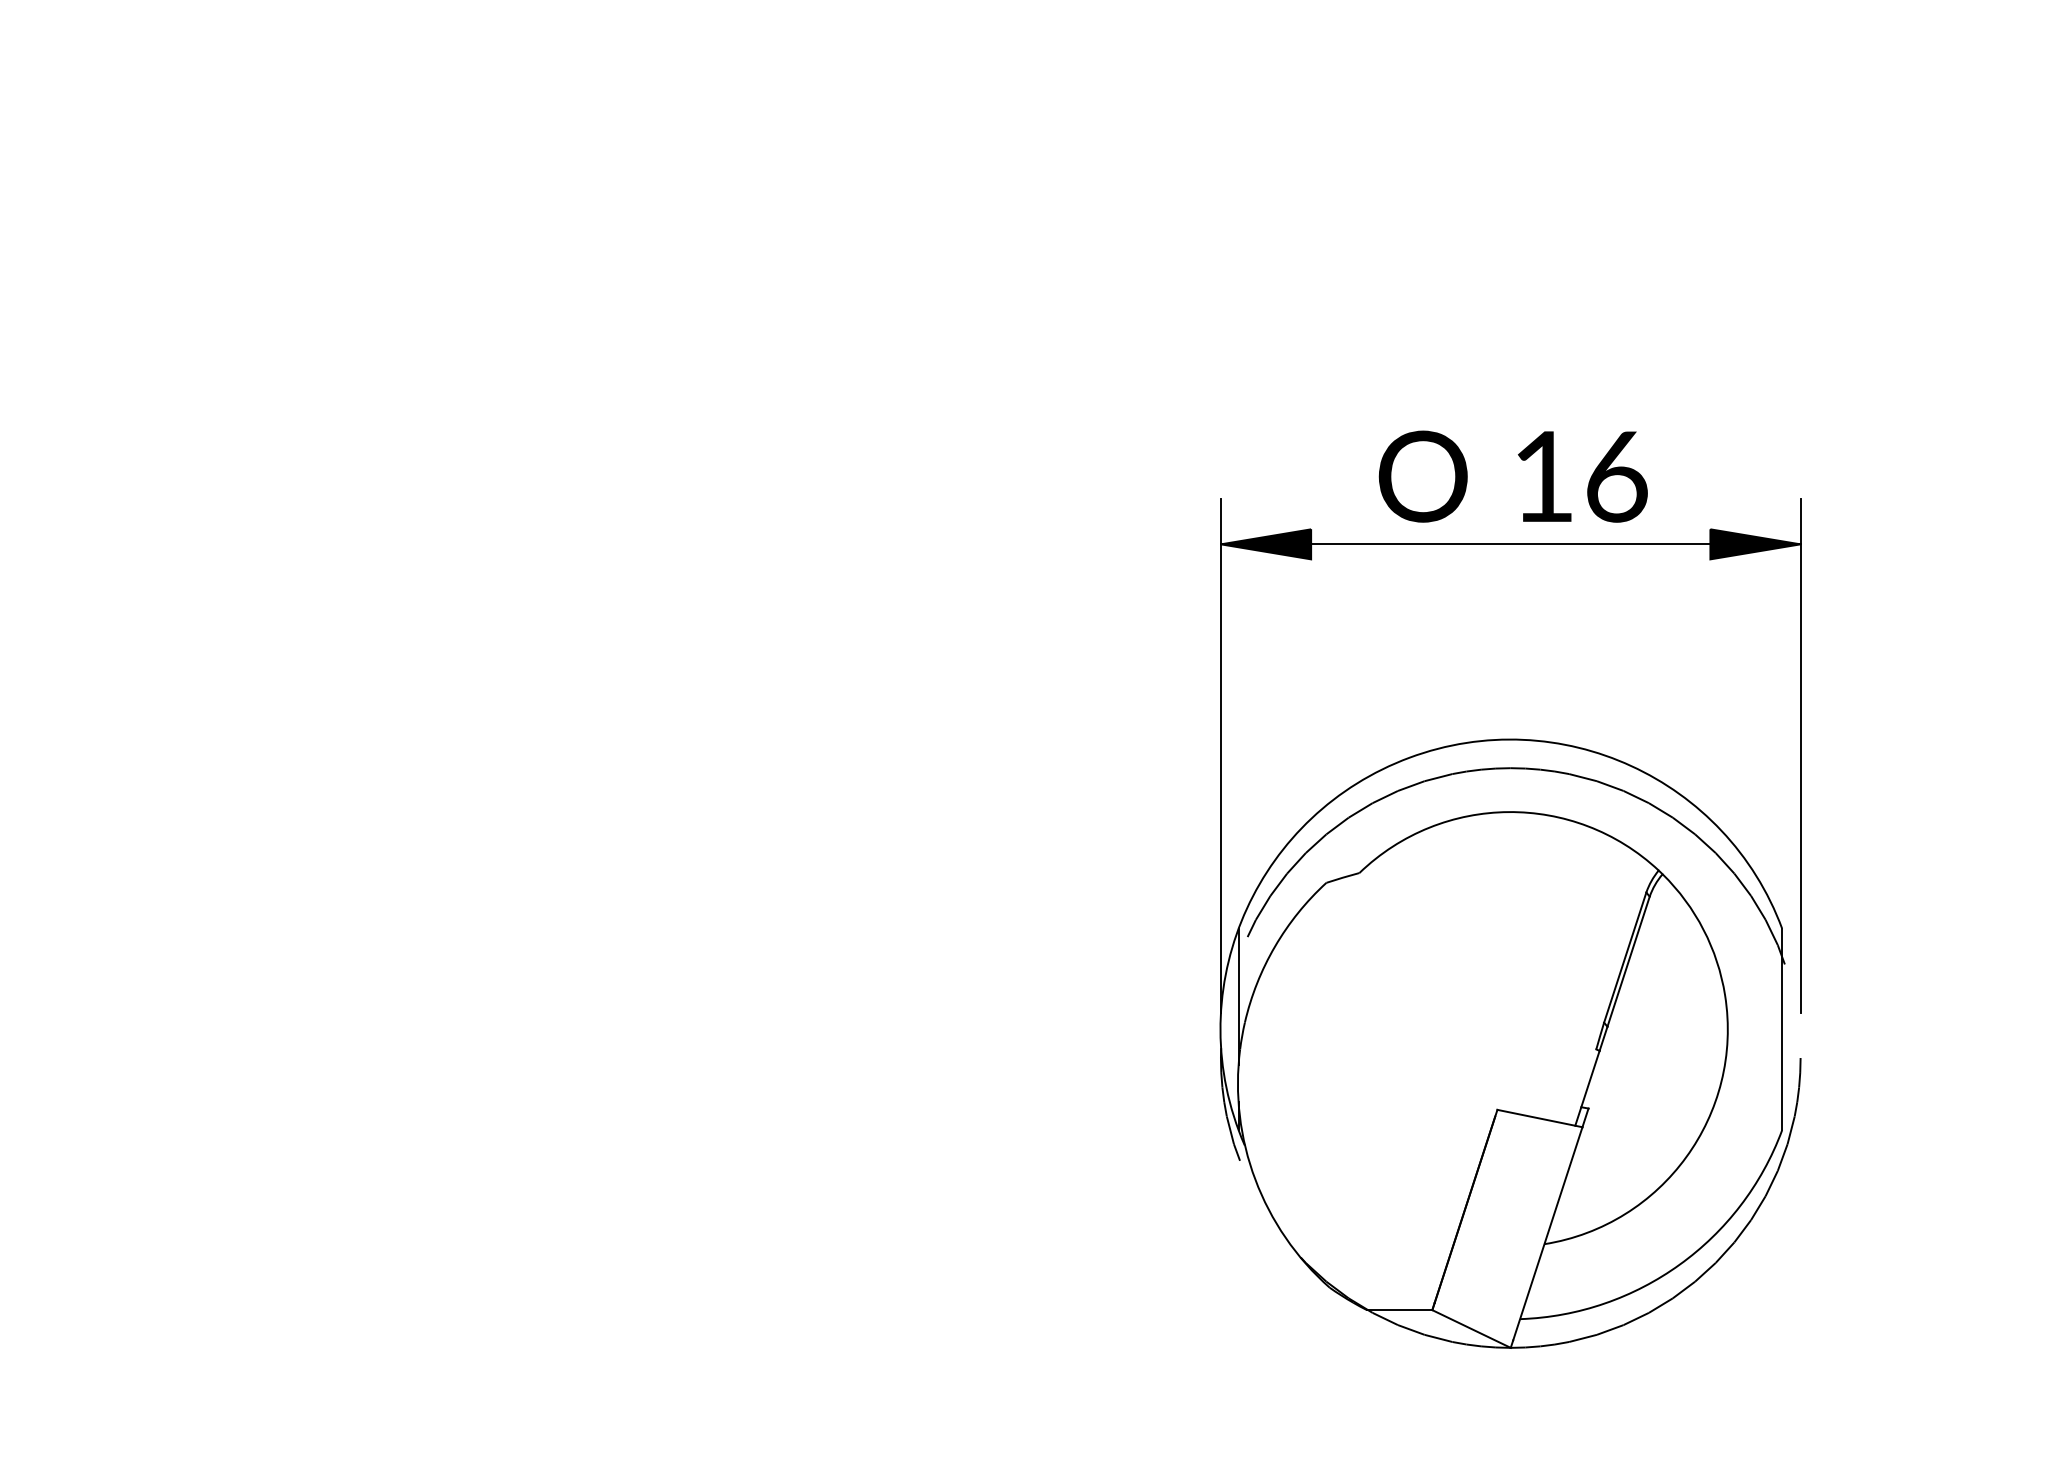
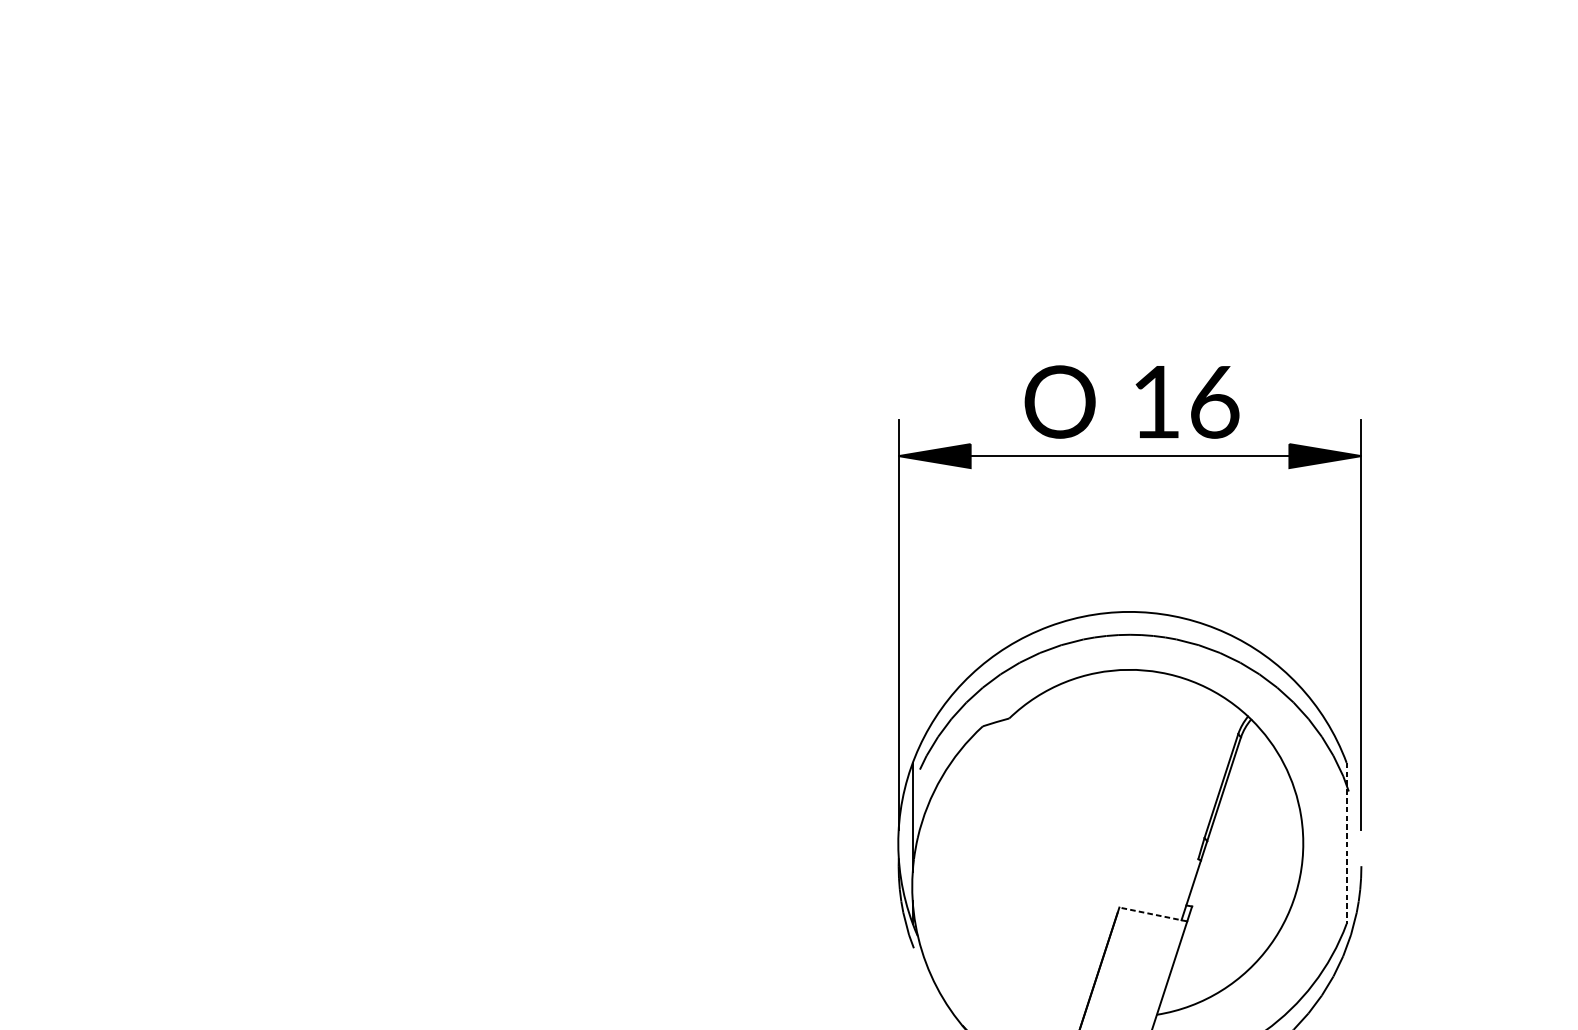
line: (1782, 1029) -> (1346, 843), solid -> dashed
line: (1539, 1118) -> (1152, 914), solid -> dashed

